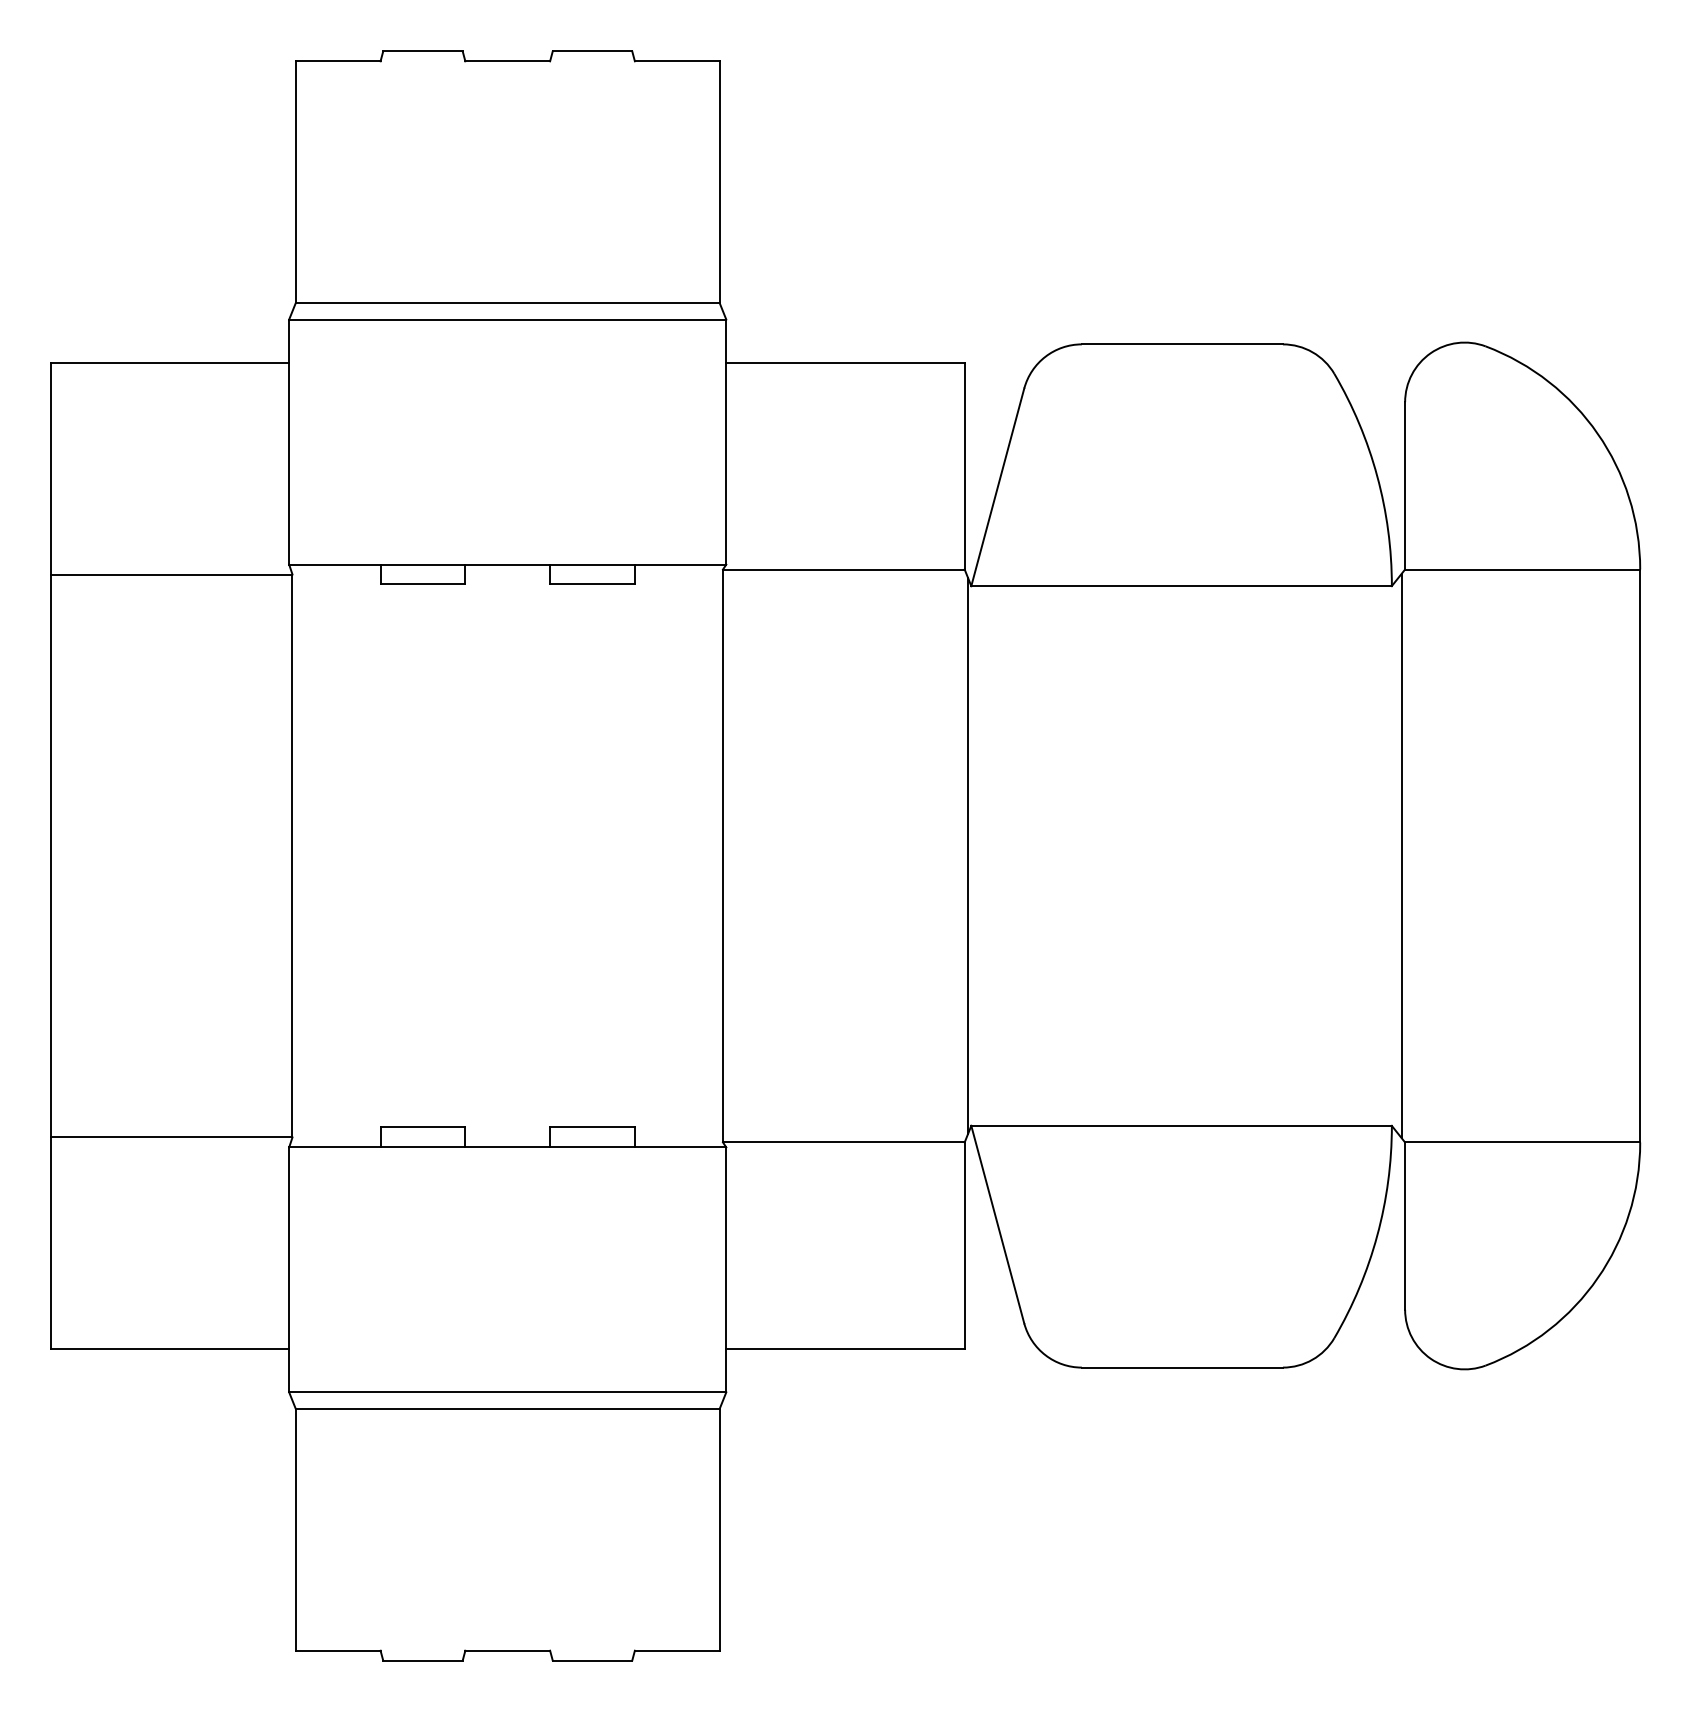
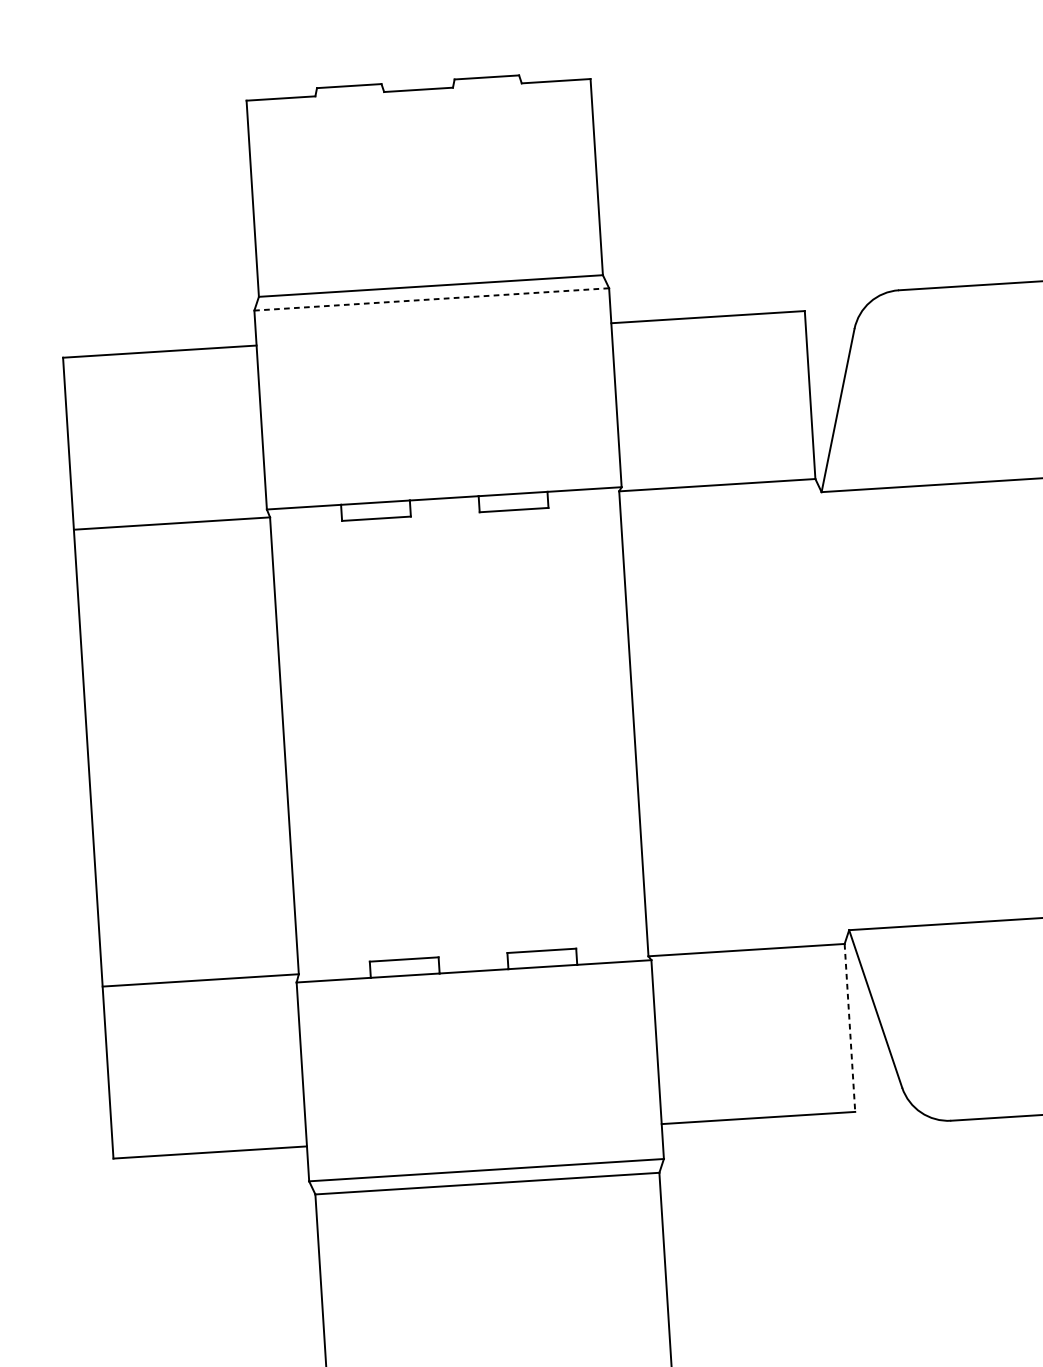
line: (507, 319) -> (431, 299), solid -> dashed
line: (967, 855) -> (832, 710), removed
line: (964, 1246) -> (849, 1028), solid -> dashed

